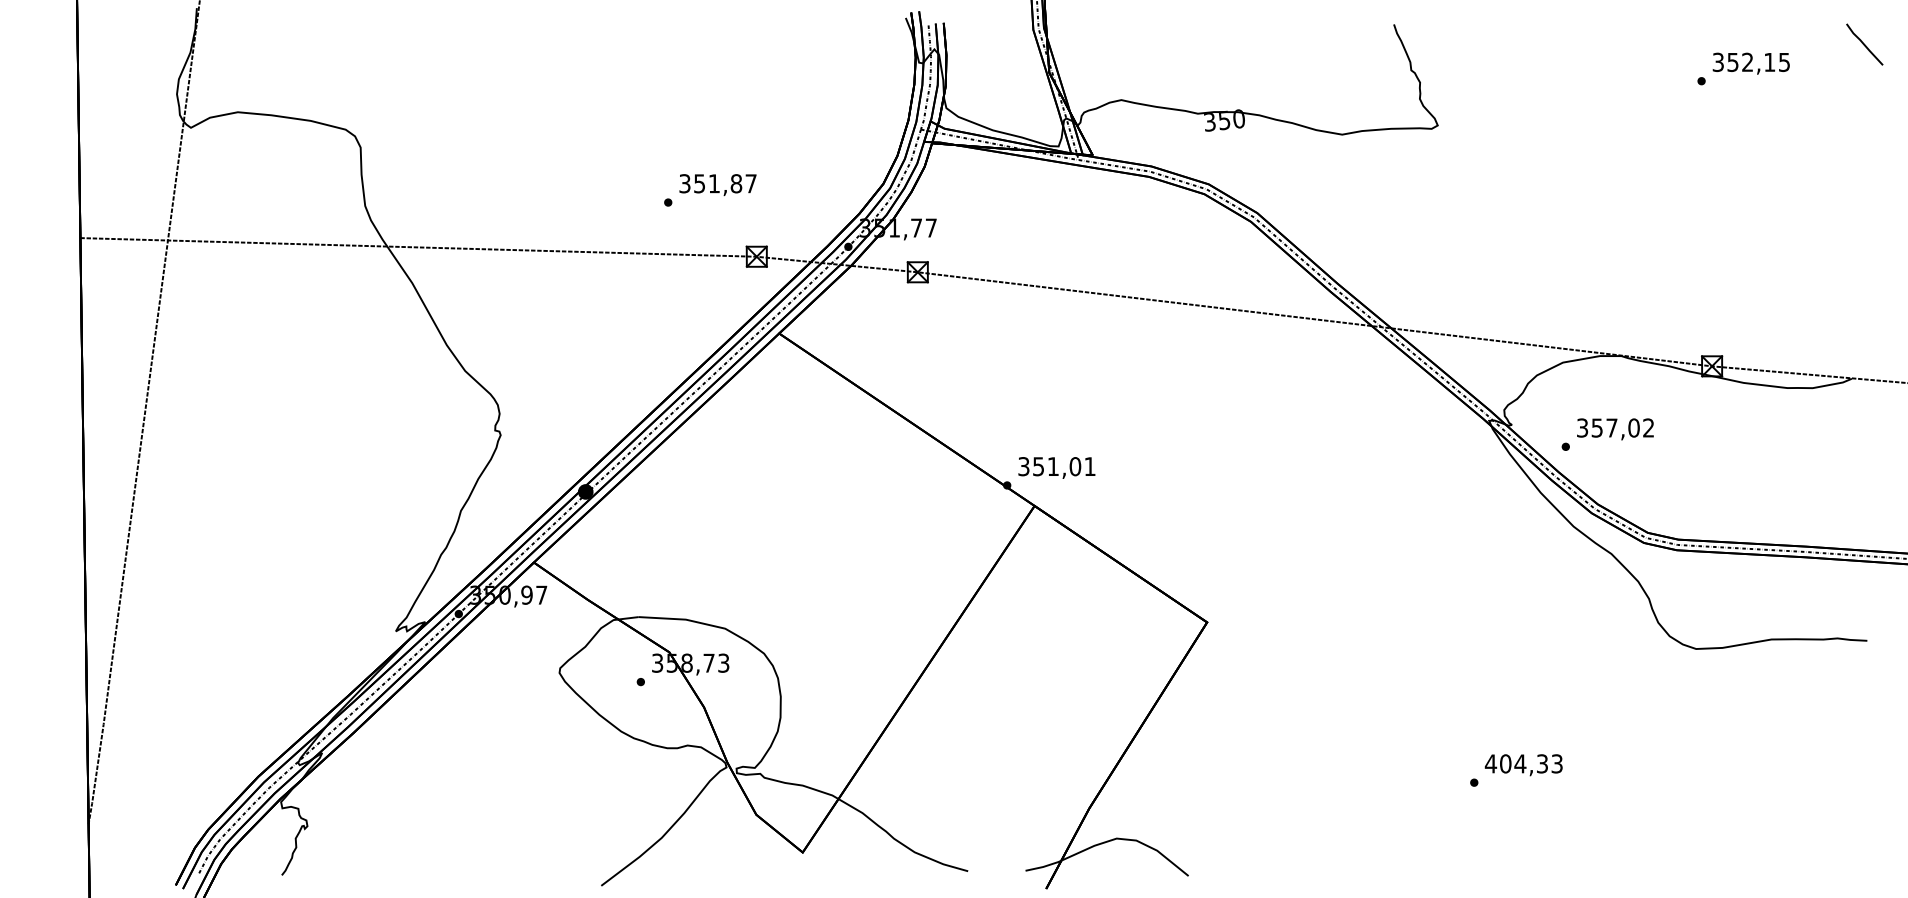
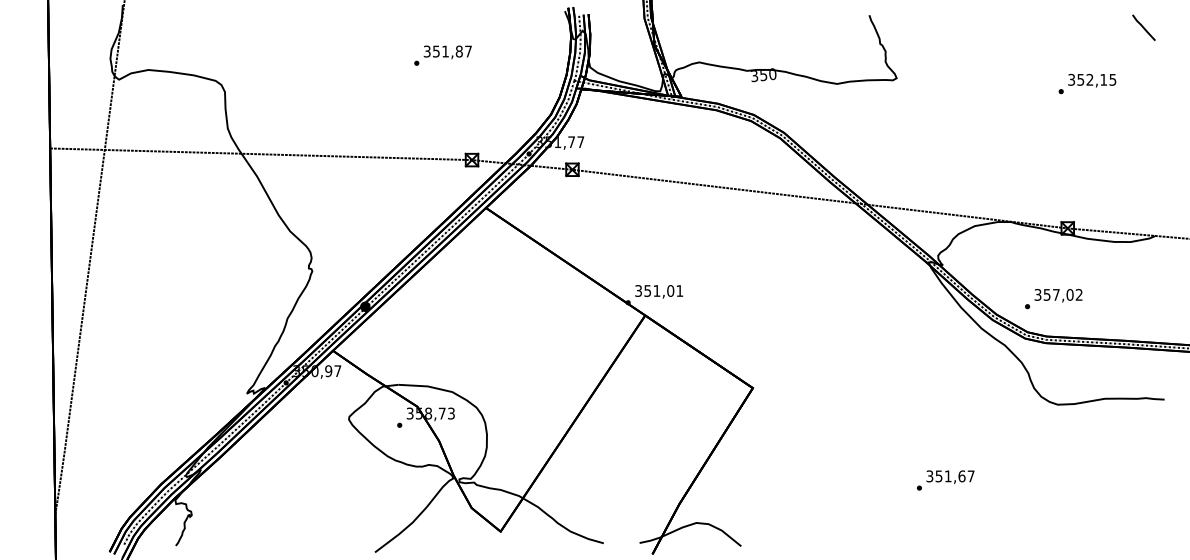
line: (1863, 44) -> (1143, 27), moved
text: (1743, 68) -> (1087, 83), moved
text: (709, 190) -> (442, 55), moved
text: (1607, 435) -> (1053, 299), moved
text: (1524, 764) -> (950, 476), 404,33 -> 351,67

